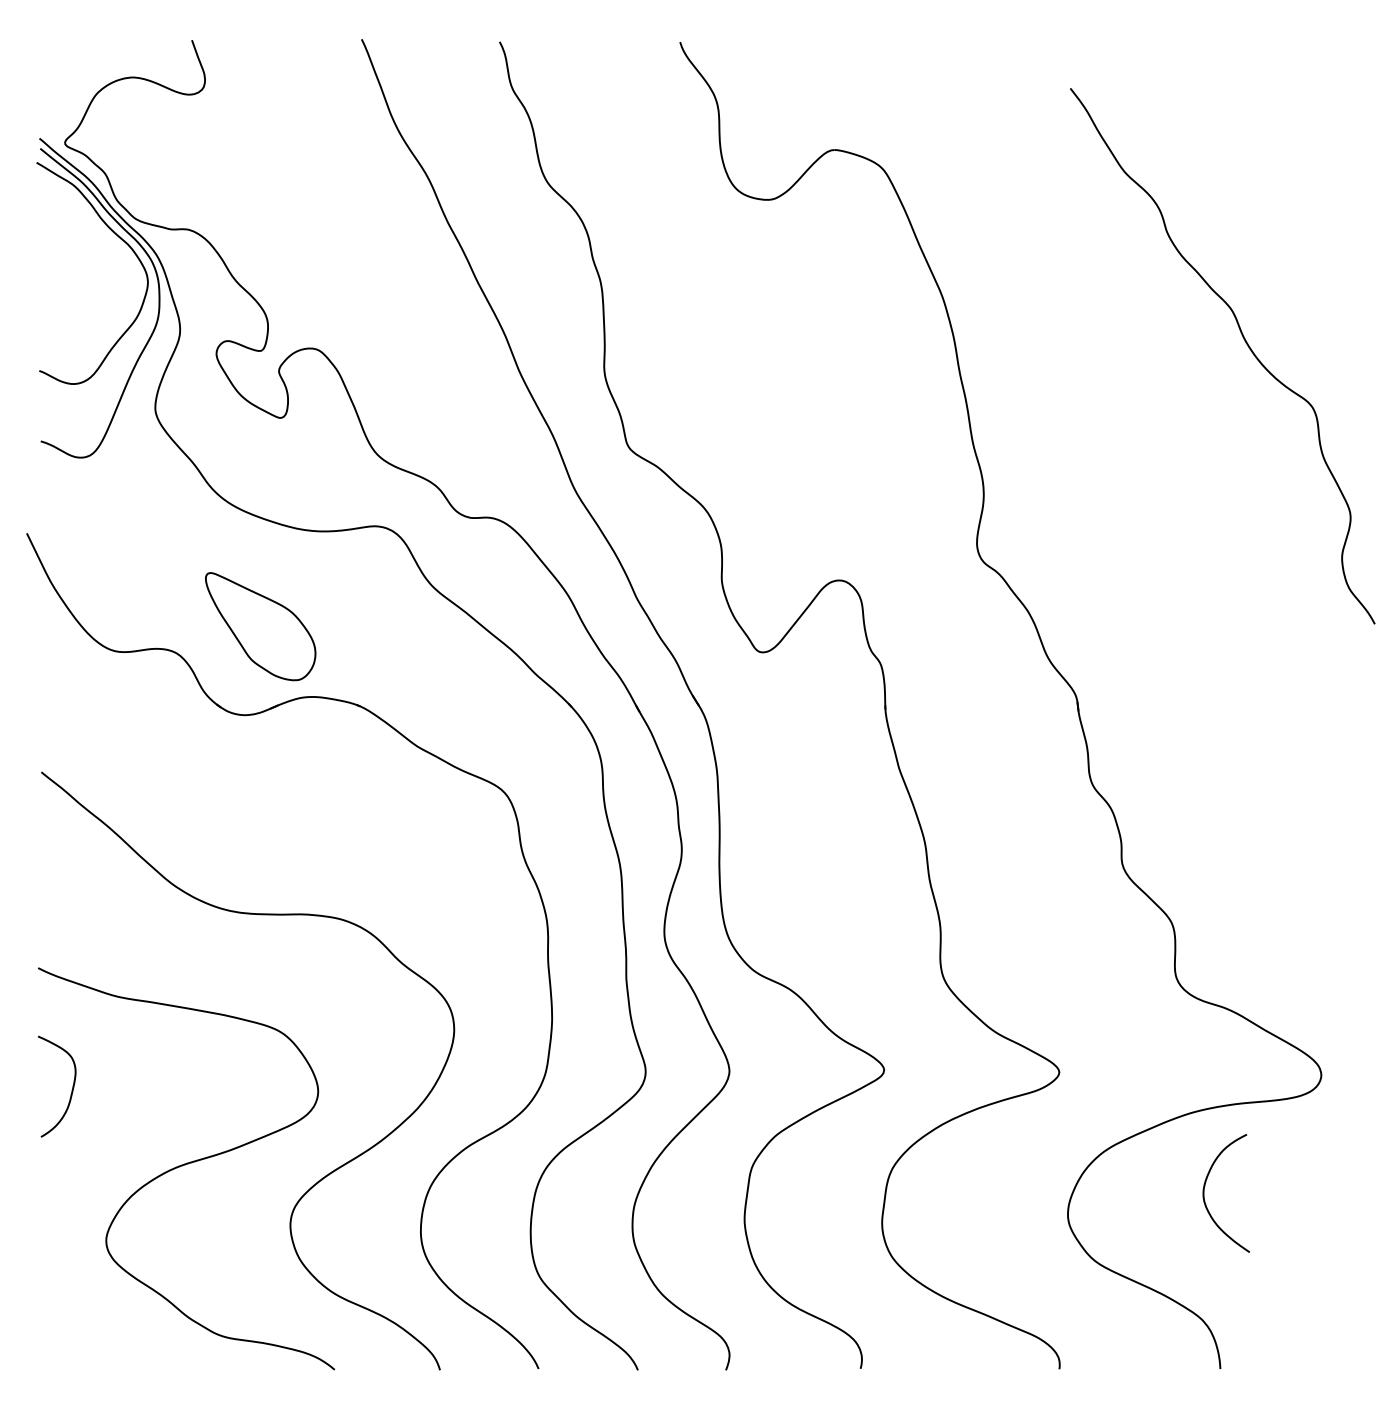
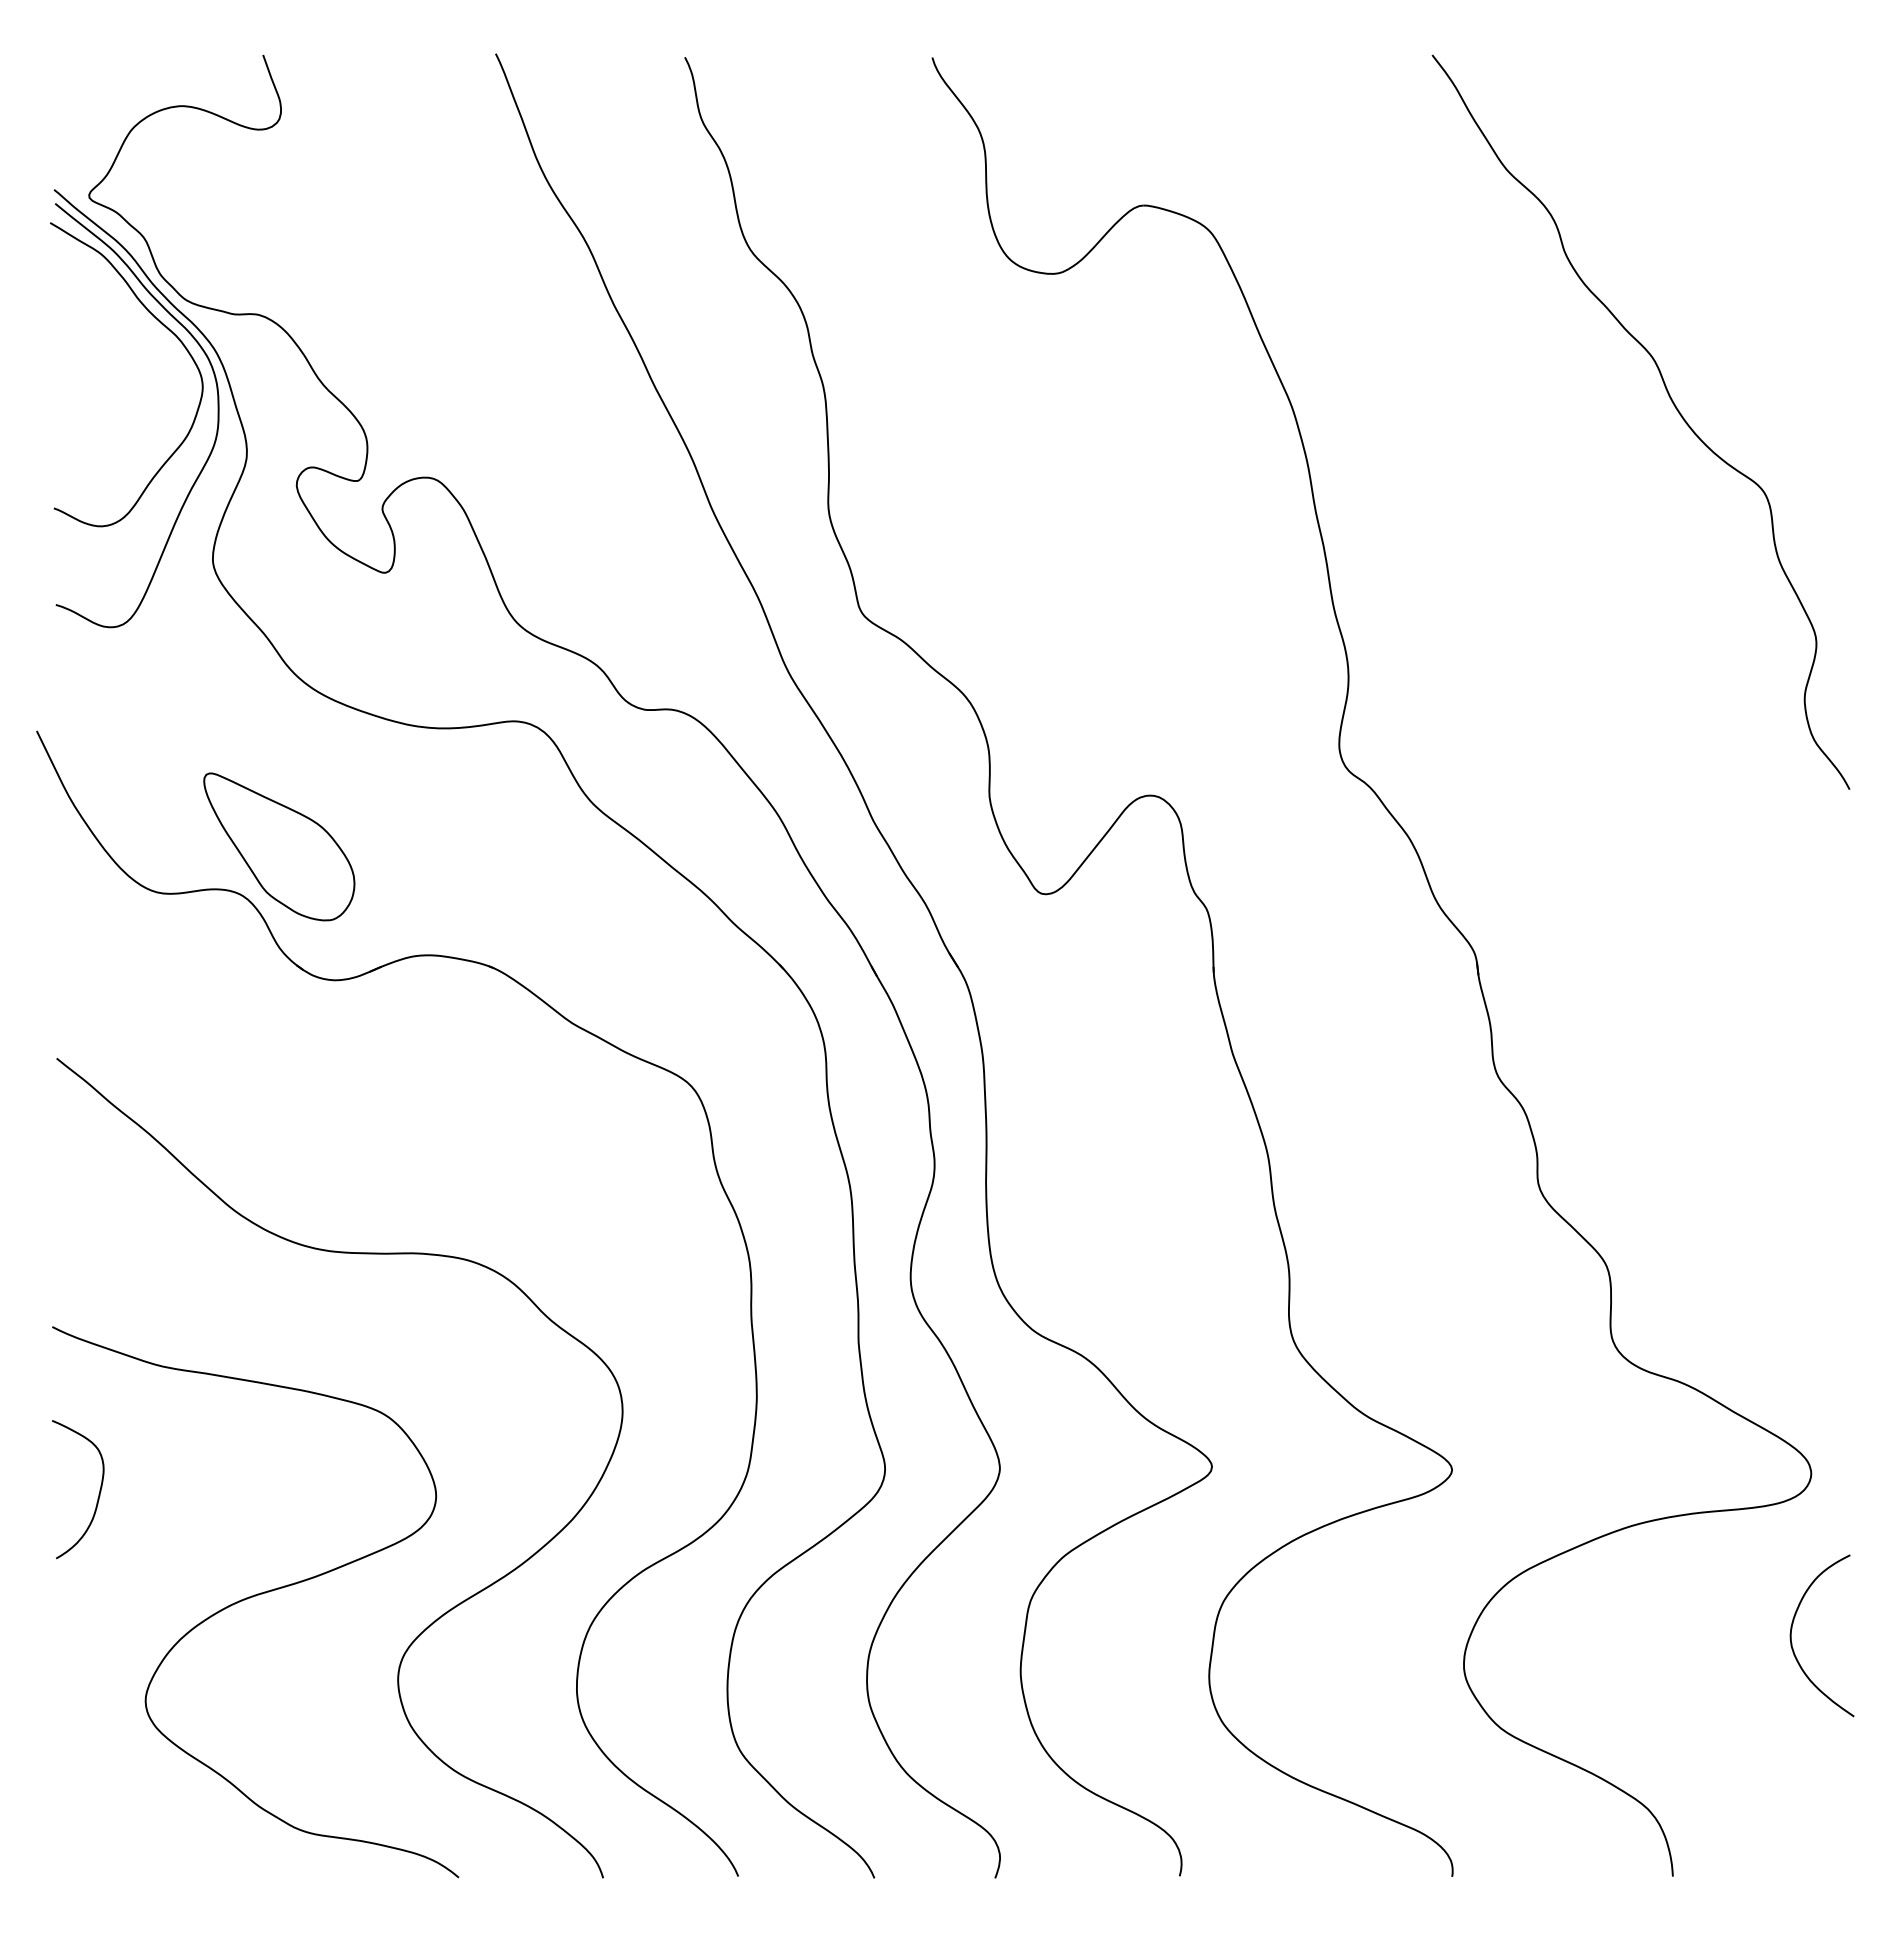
curve: (1246, 344) -> (1673, 405), moved
part: (260, 626) -> (279, 846), moved
curve: (1204, 1188) -> (1792, 1629), moved

